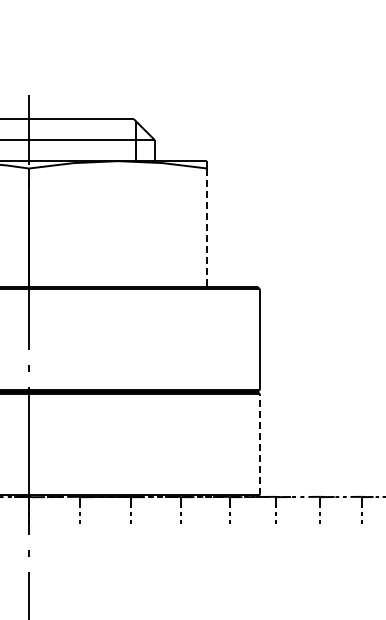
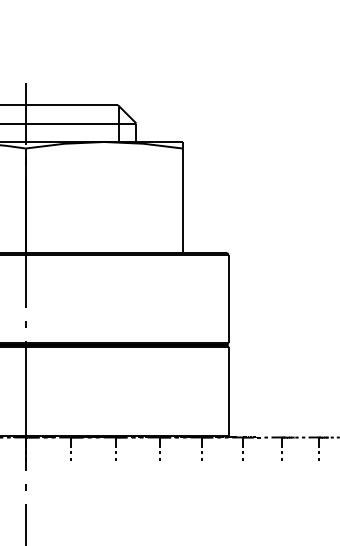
line: (207, 228) -> (182, 201), dashed -> solid
line: (259, 443) -> (228, 390), dashed -> solid

